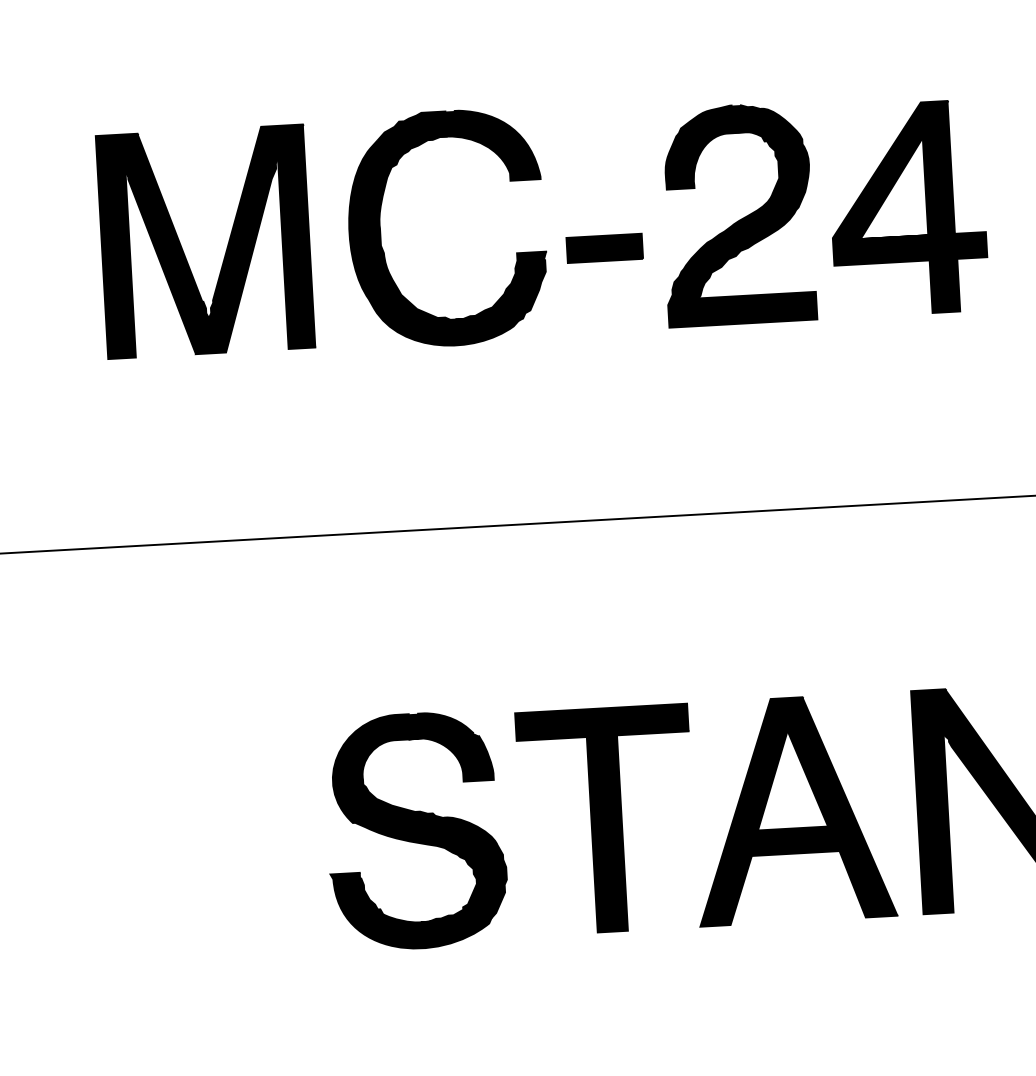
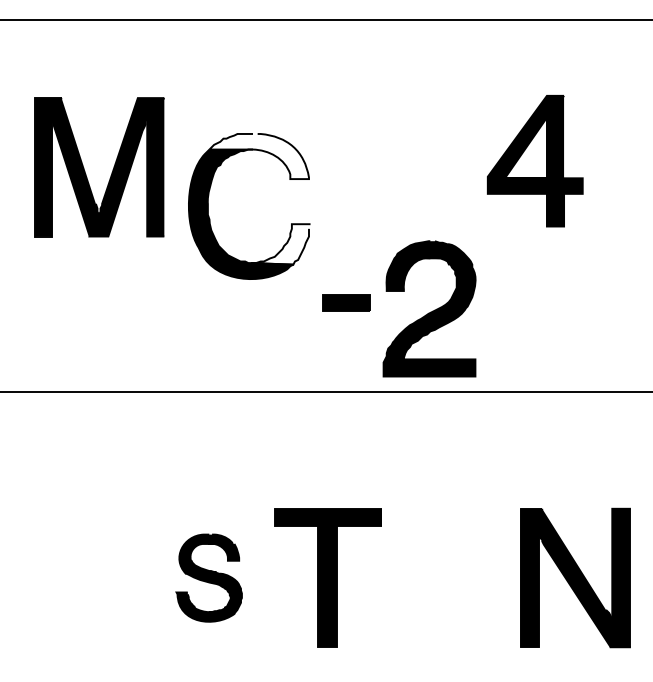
fill: (457, 147) -> (258, 156), removed
part: (908, 209) -> (535, 161), moved
part: (737, 213) -> (429, 308), moved
part: (605, 247) -> (346, 302), moved
part: (225, 249) -> (111, 172), moved
fill: (500, 287) -> (280, 244), removed
part: (791, 808) -> (442, 577), removed
part: (414, 829) -> (208, 577), size x0.6

